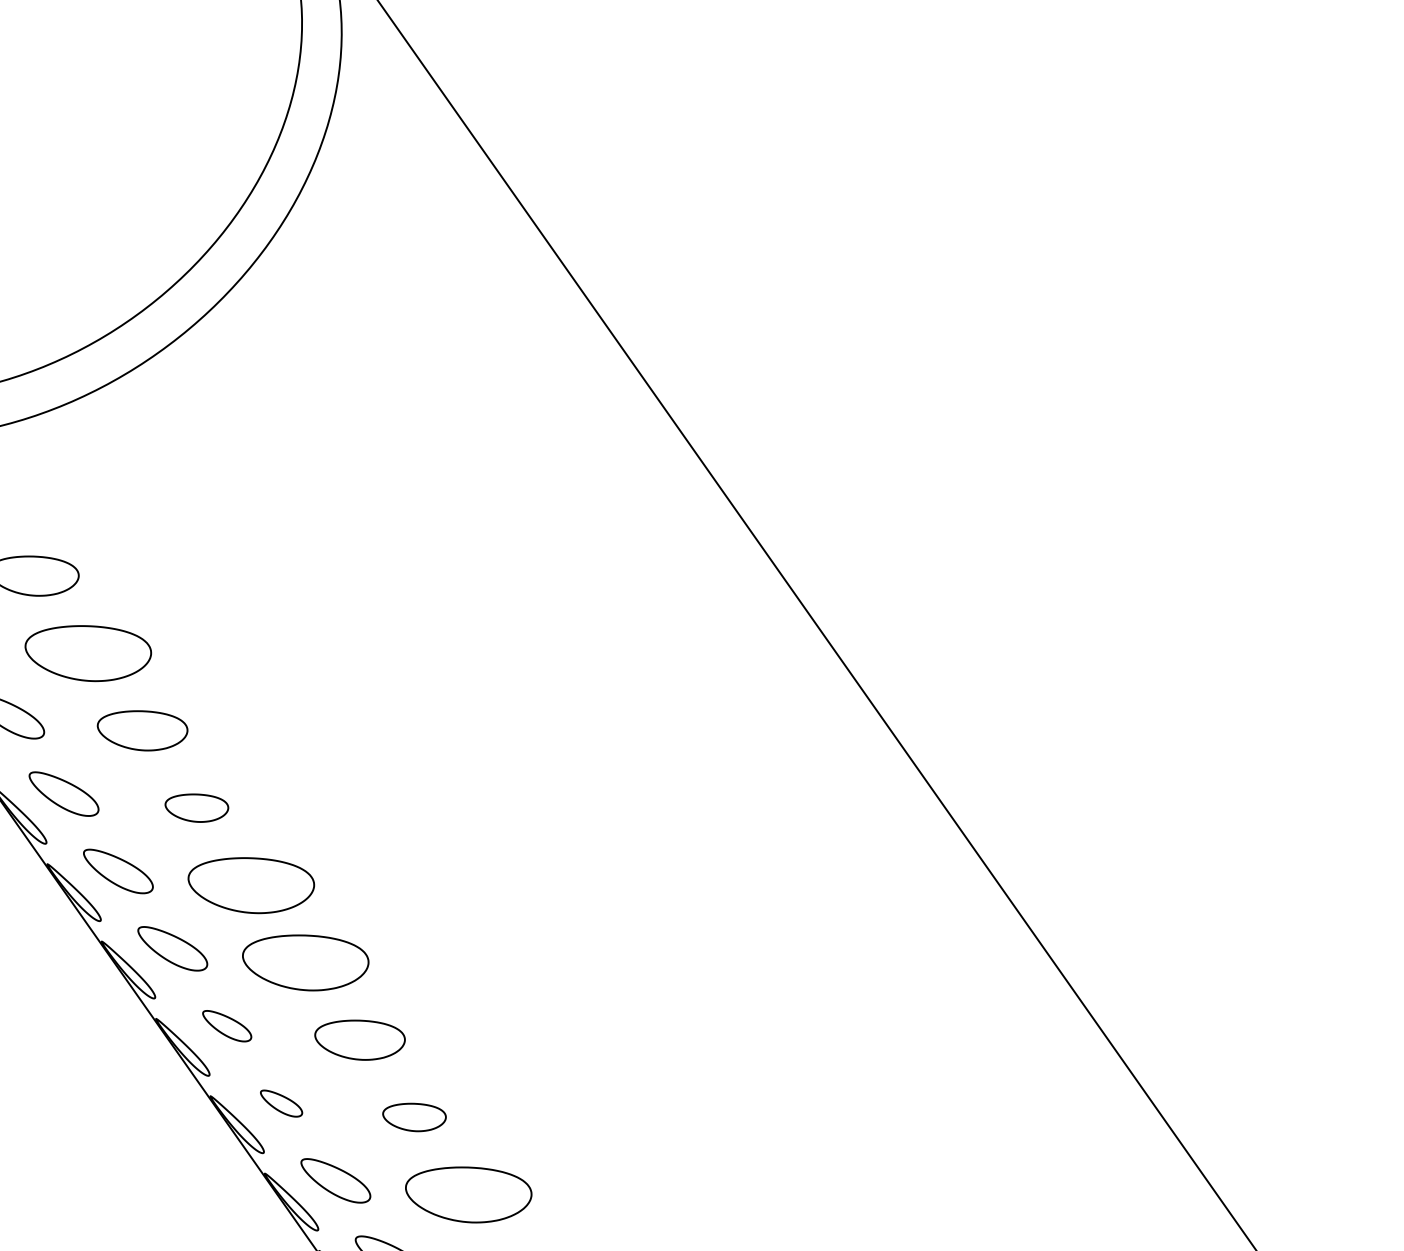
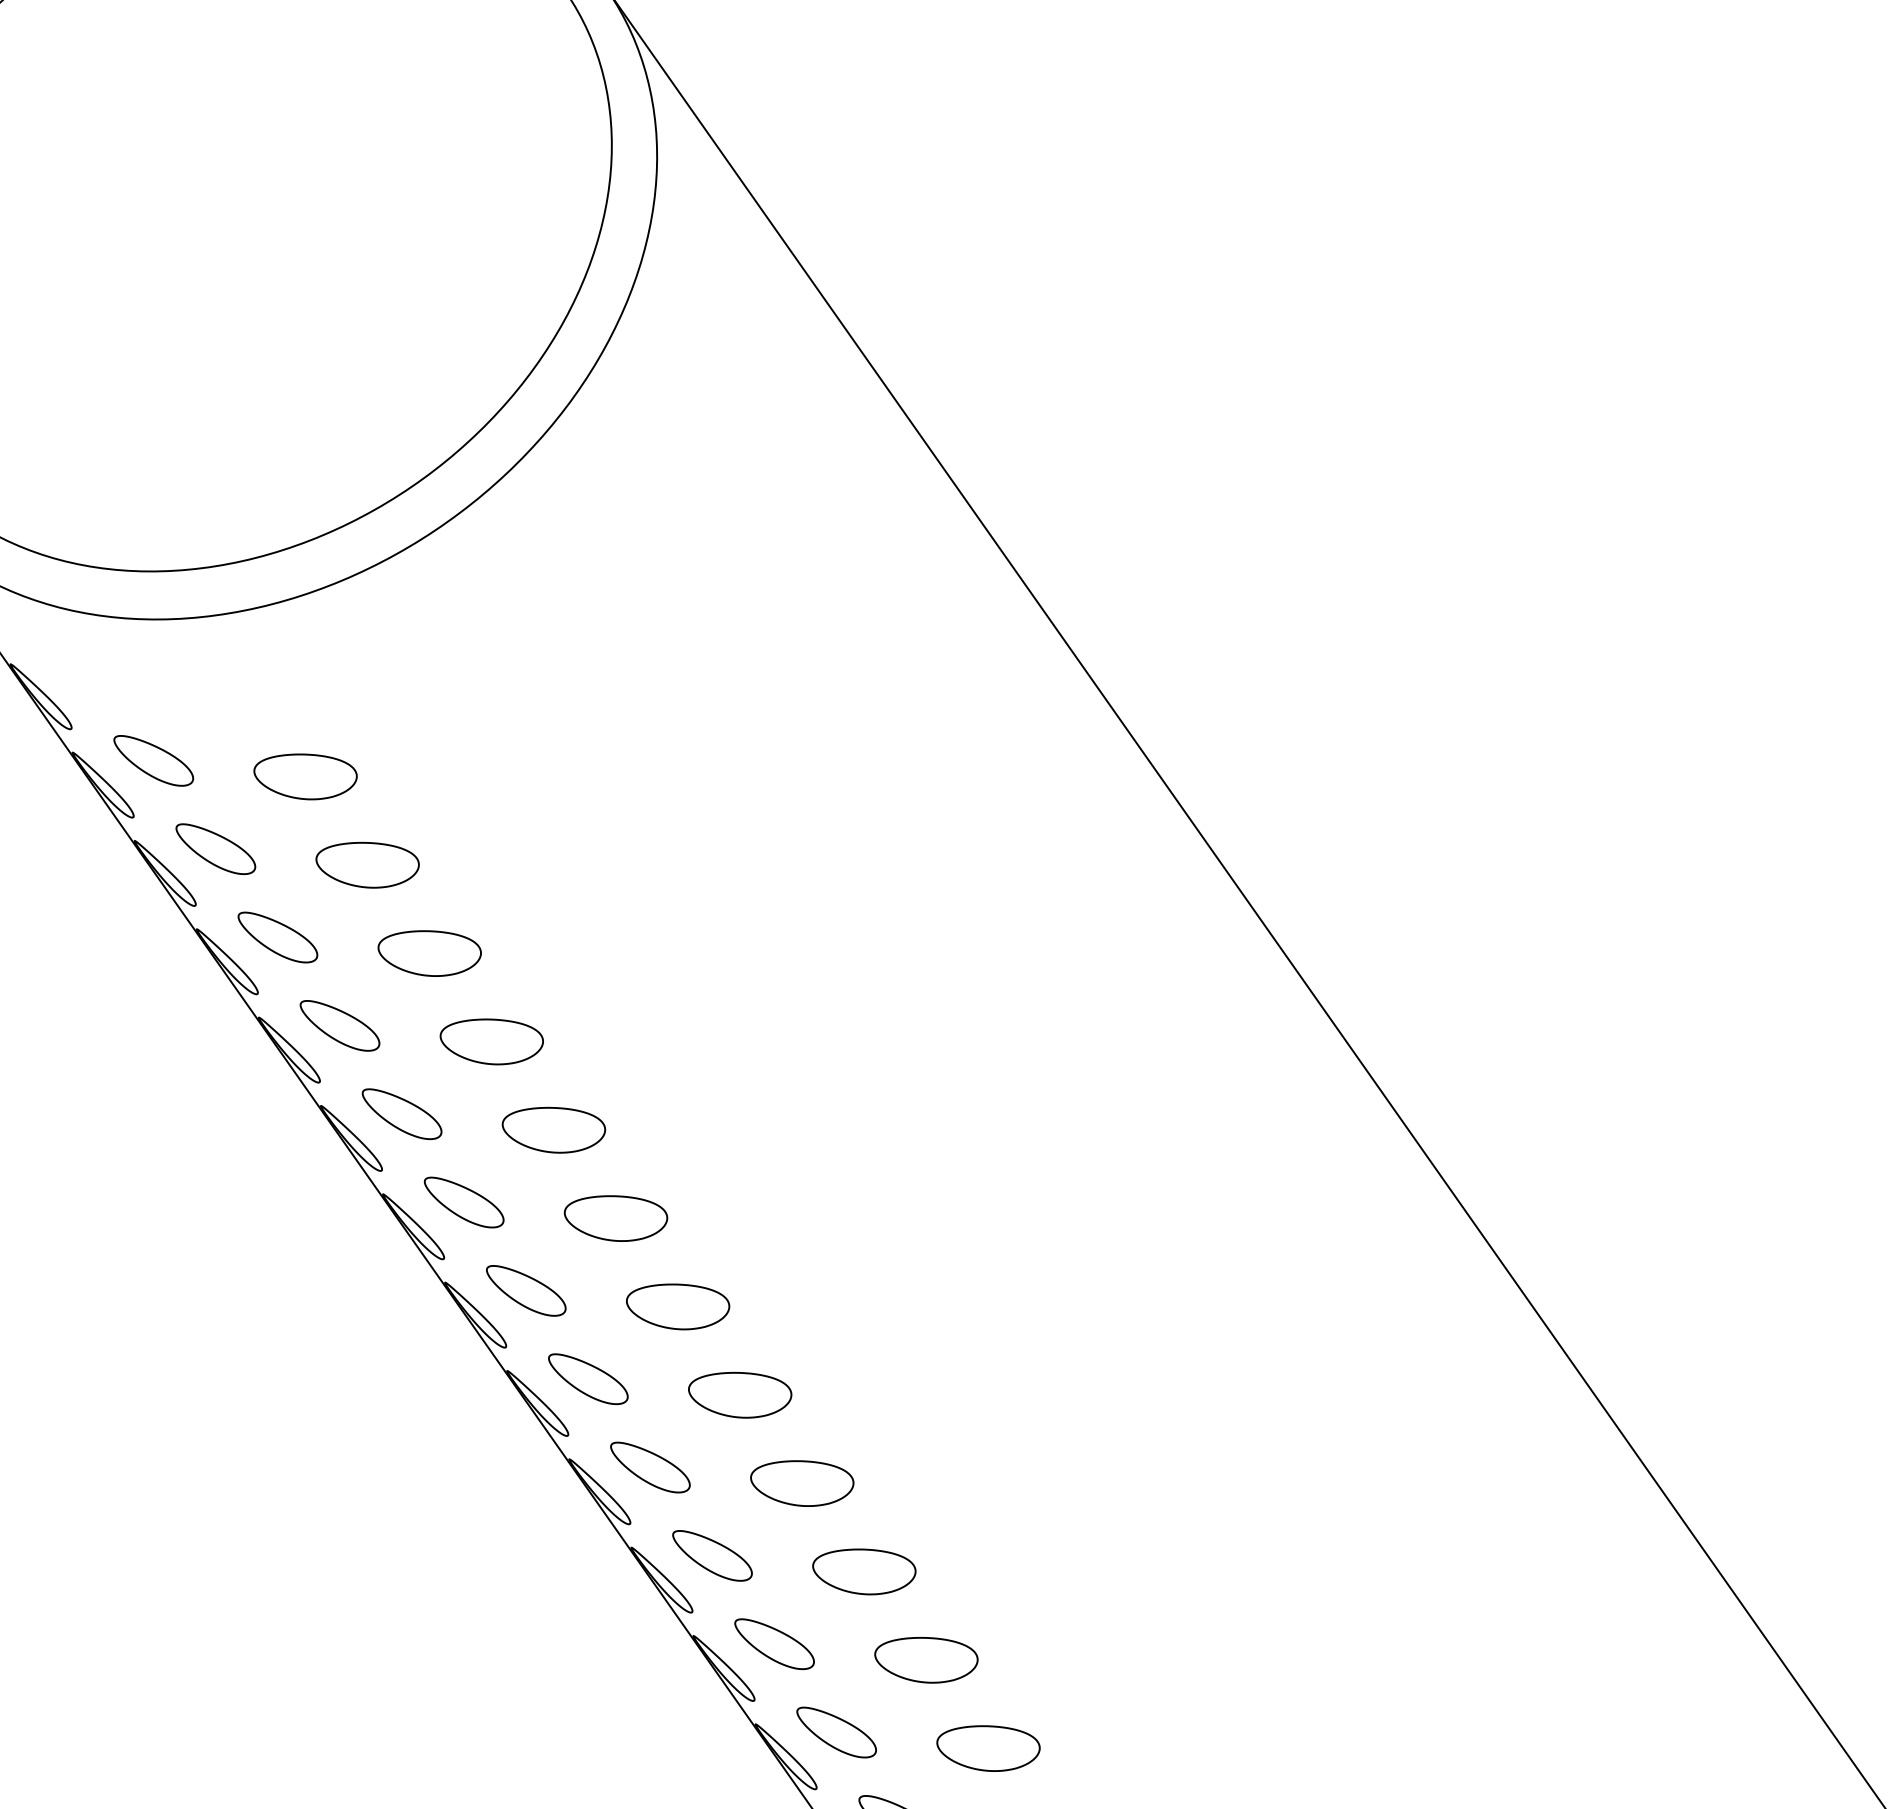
part: (88, 652) -> (367, 864), size x0.71
part: (196, 807) -> (491, 1041), size x1.43
part: (250, 884) -> (553, 1129), size x0.71
part: (305, 962) -> (615, 1218), size x0.71
part: (227, 1025) -> (526, 1290), size x1.43
part: (281, 1103) -> (588, 1379), size x1.67
part: (414, 1116) -> (740, 1394), size x1.43
part: (469, 1194) -> (802, 1483), size x0.71

